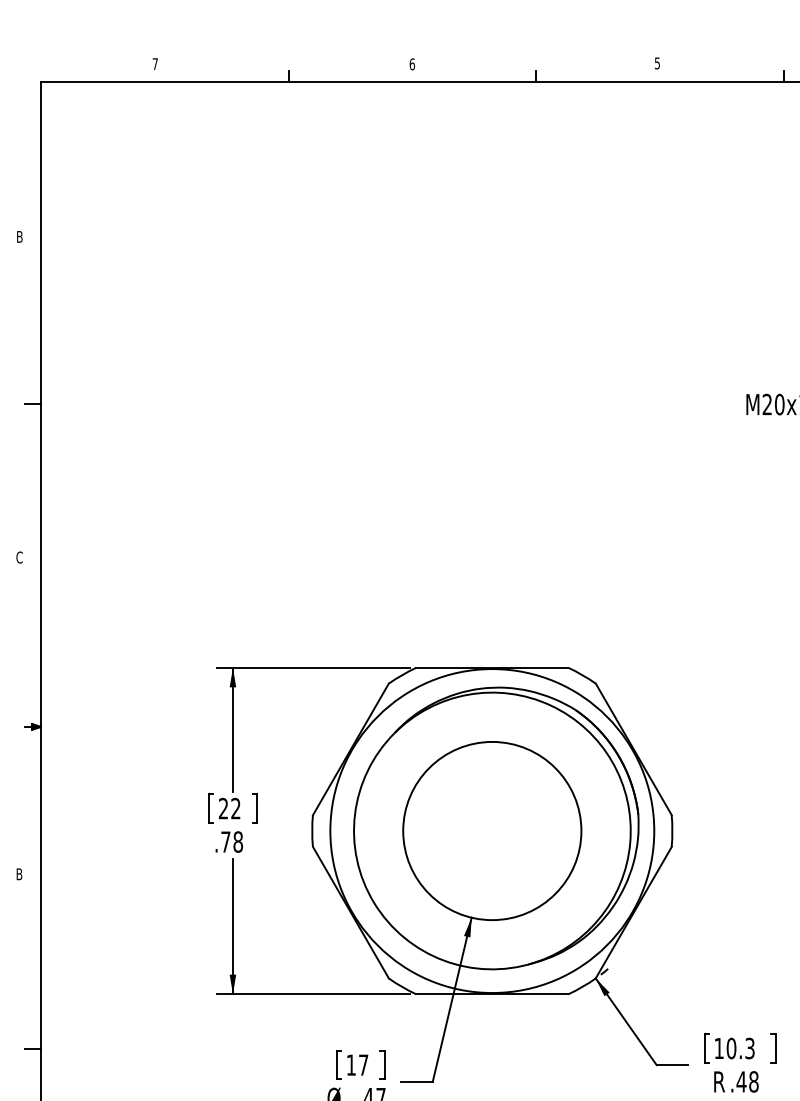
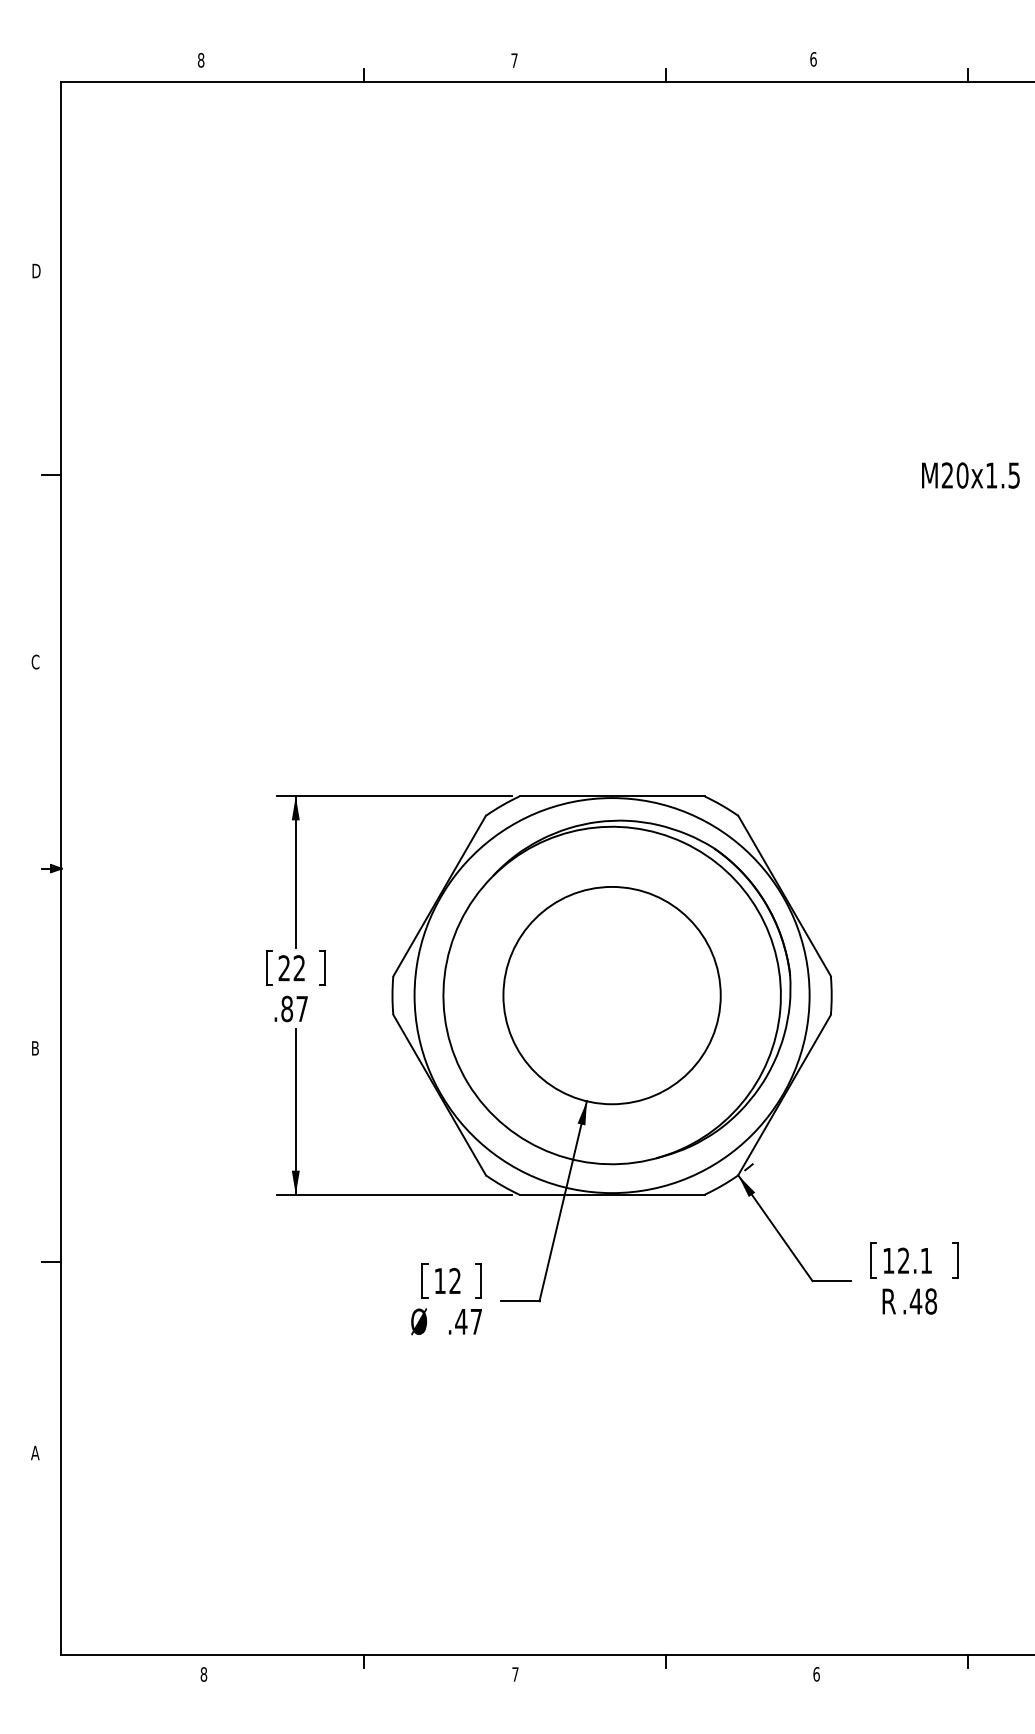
text: (657, 63) -> (813, 59), 5 -> 6
text: (154, 64) -> (200, 60), 7 -> 8
text: (412, 64) -> (514, 60), 6 -> 7
text: (20, 236) -> (36, 270), B -> D
text: (231, 841) -> (294, 1008), .78 -> .87
text: (740, 1048) -> (914, 1260), 10.3 -> 12.1
text: (363, 1064) -> (454, 1280), 17 -> 12

